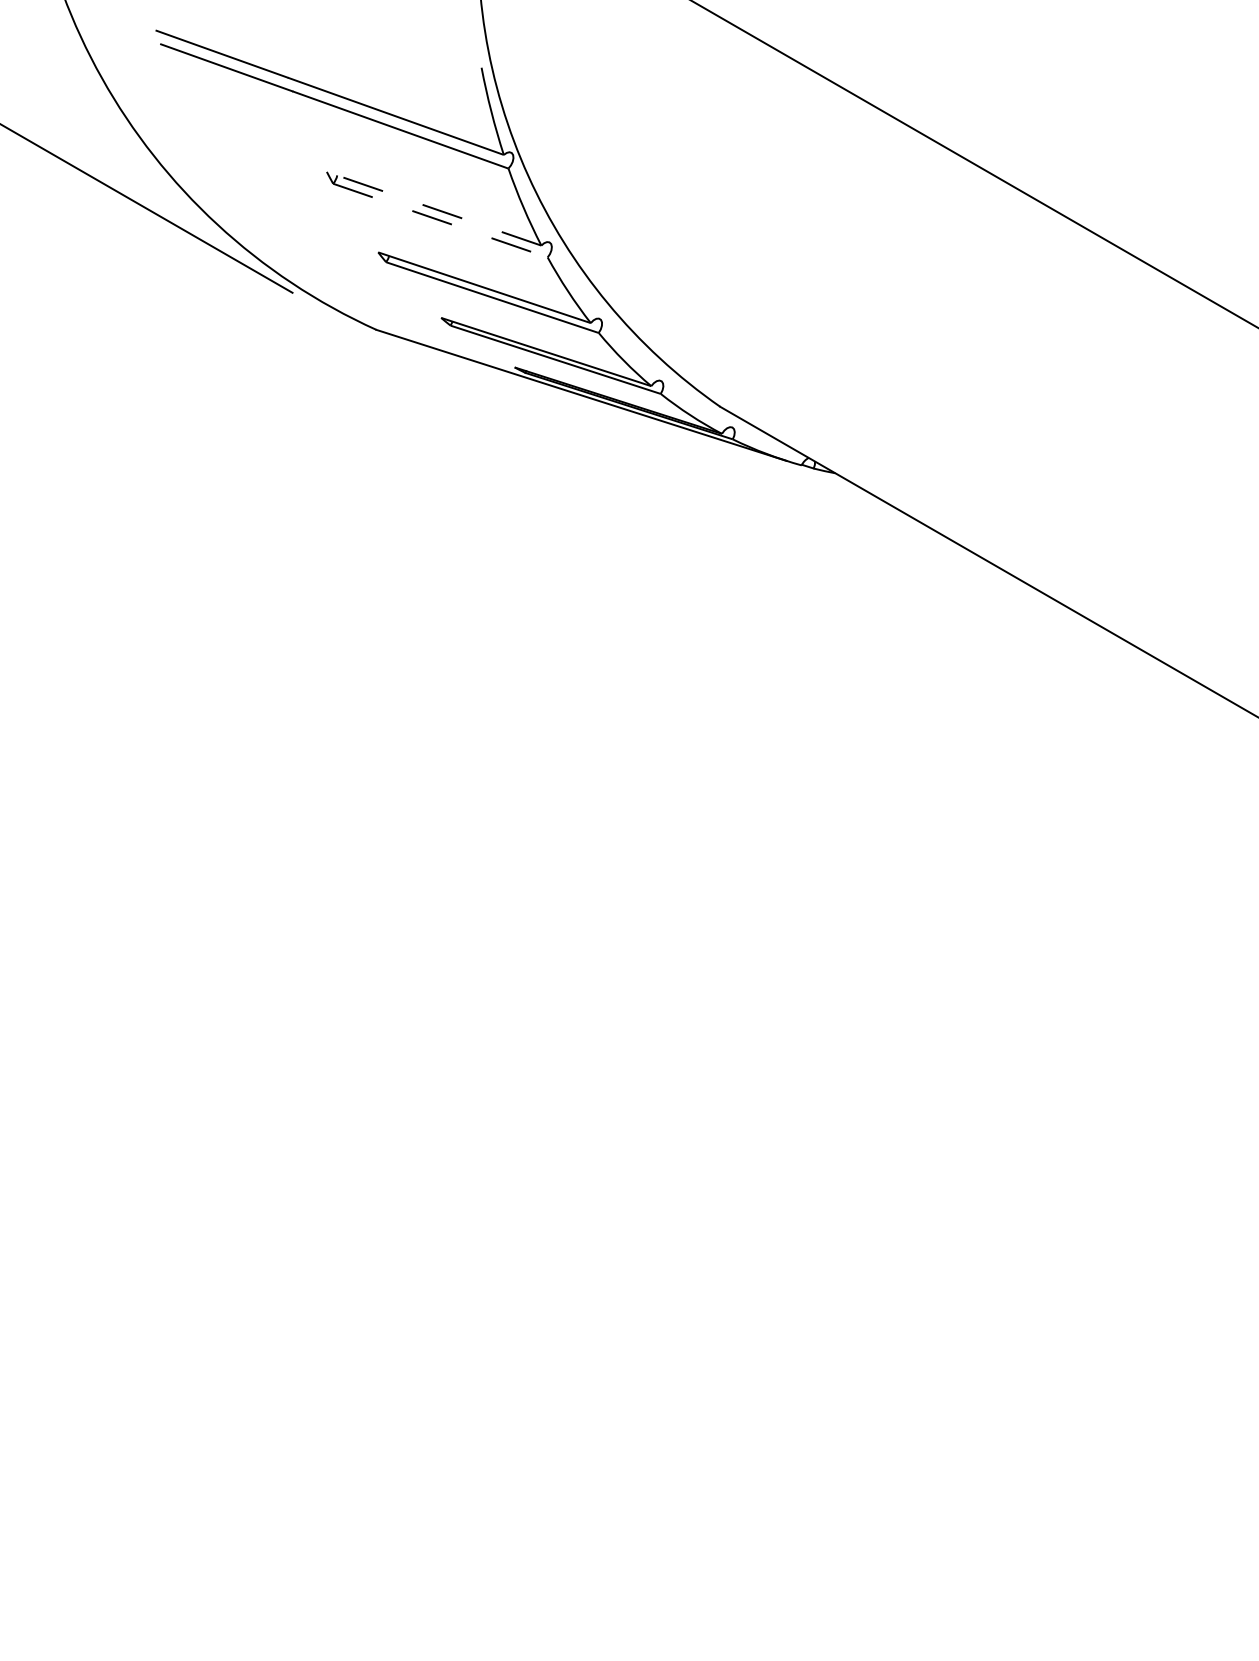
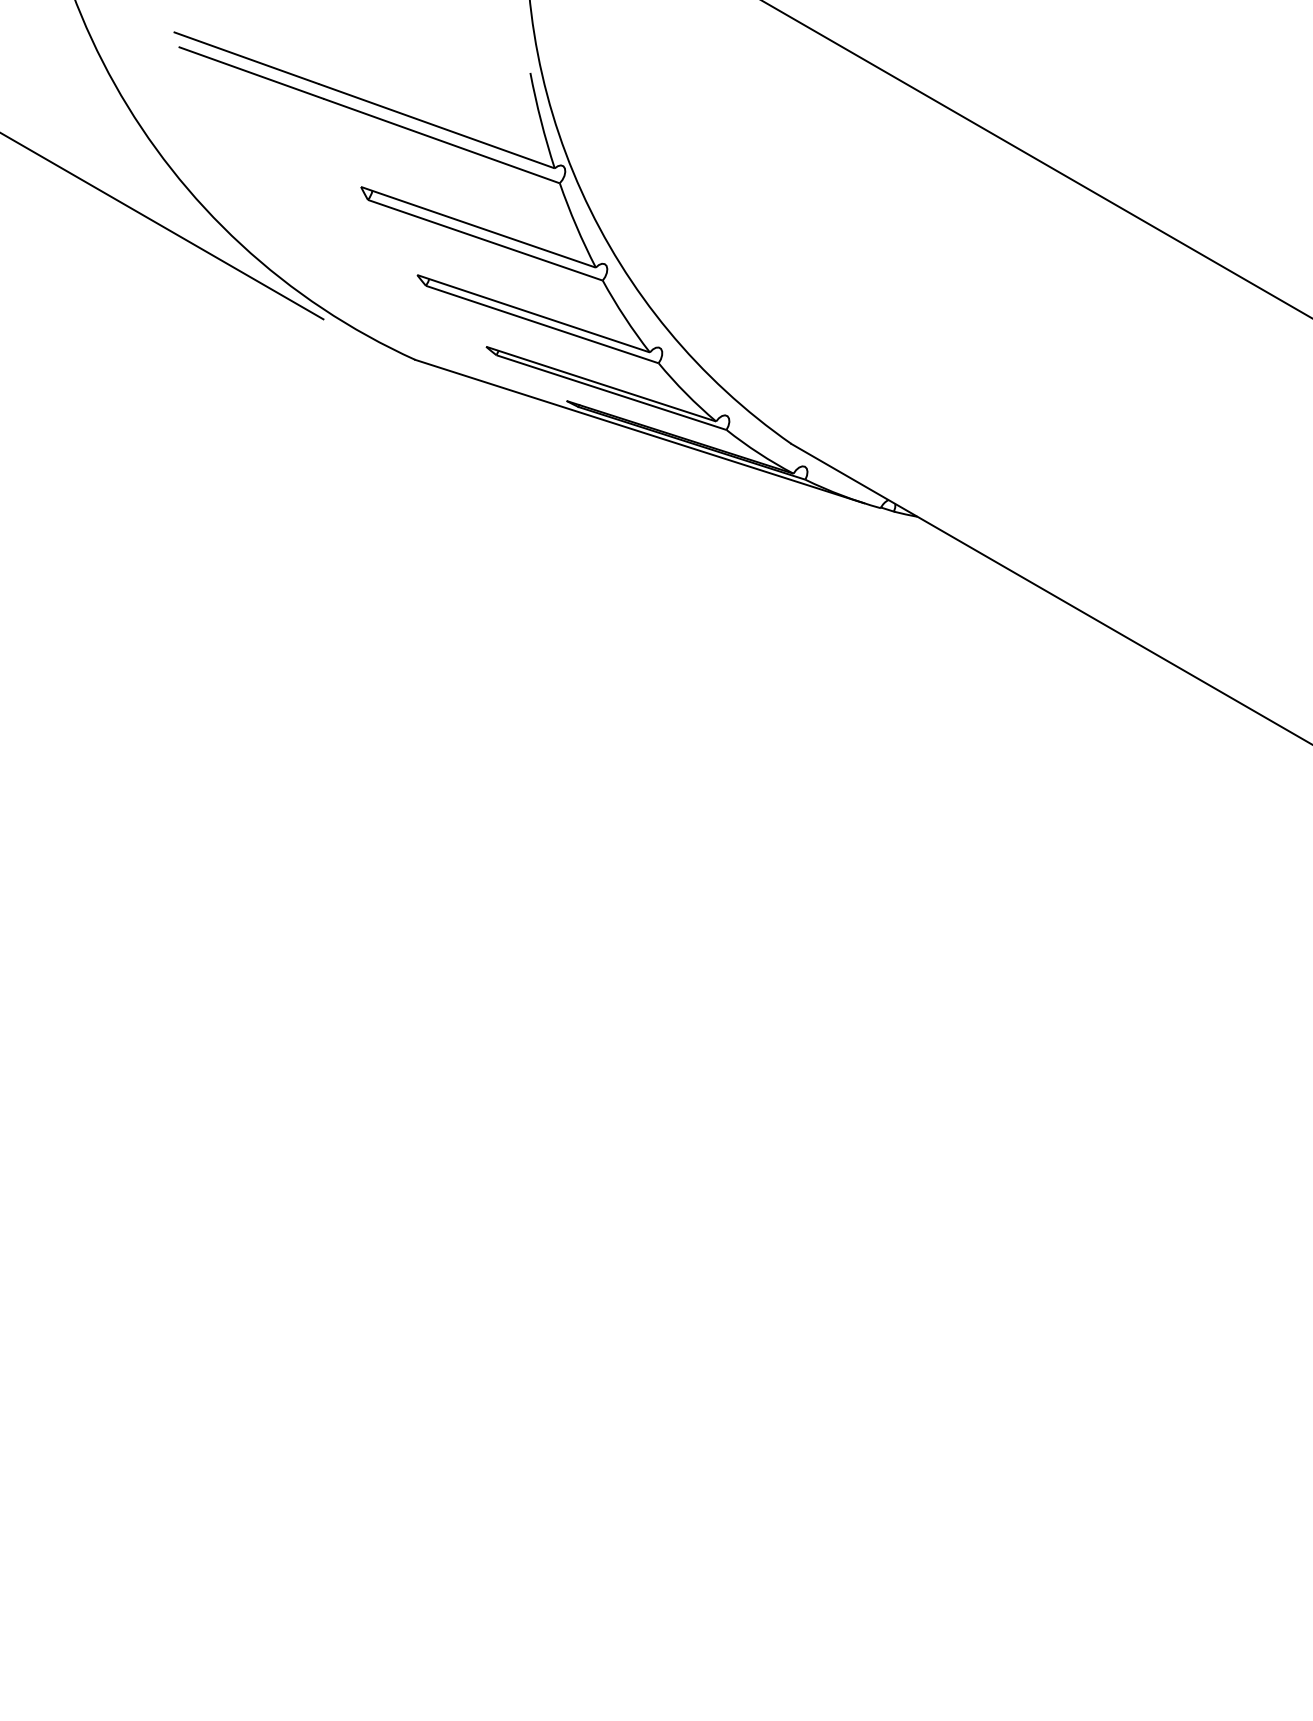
line: (433, 208) -> (477, 227), dashed -> solid
line: (441, 220) -> (486, 240), dashed -> solid

